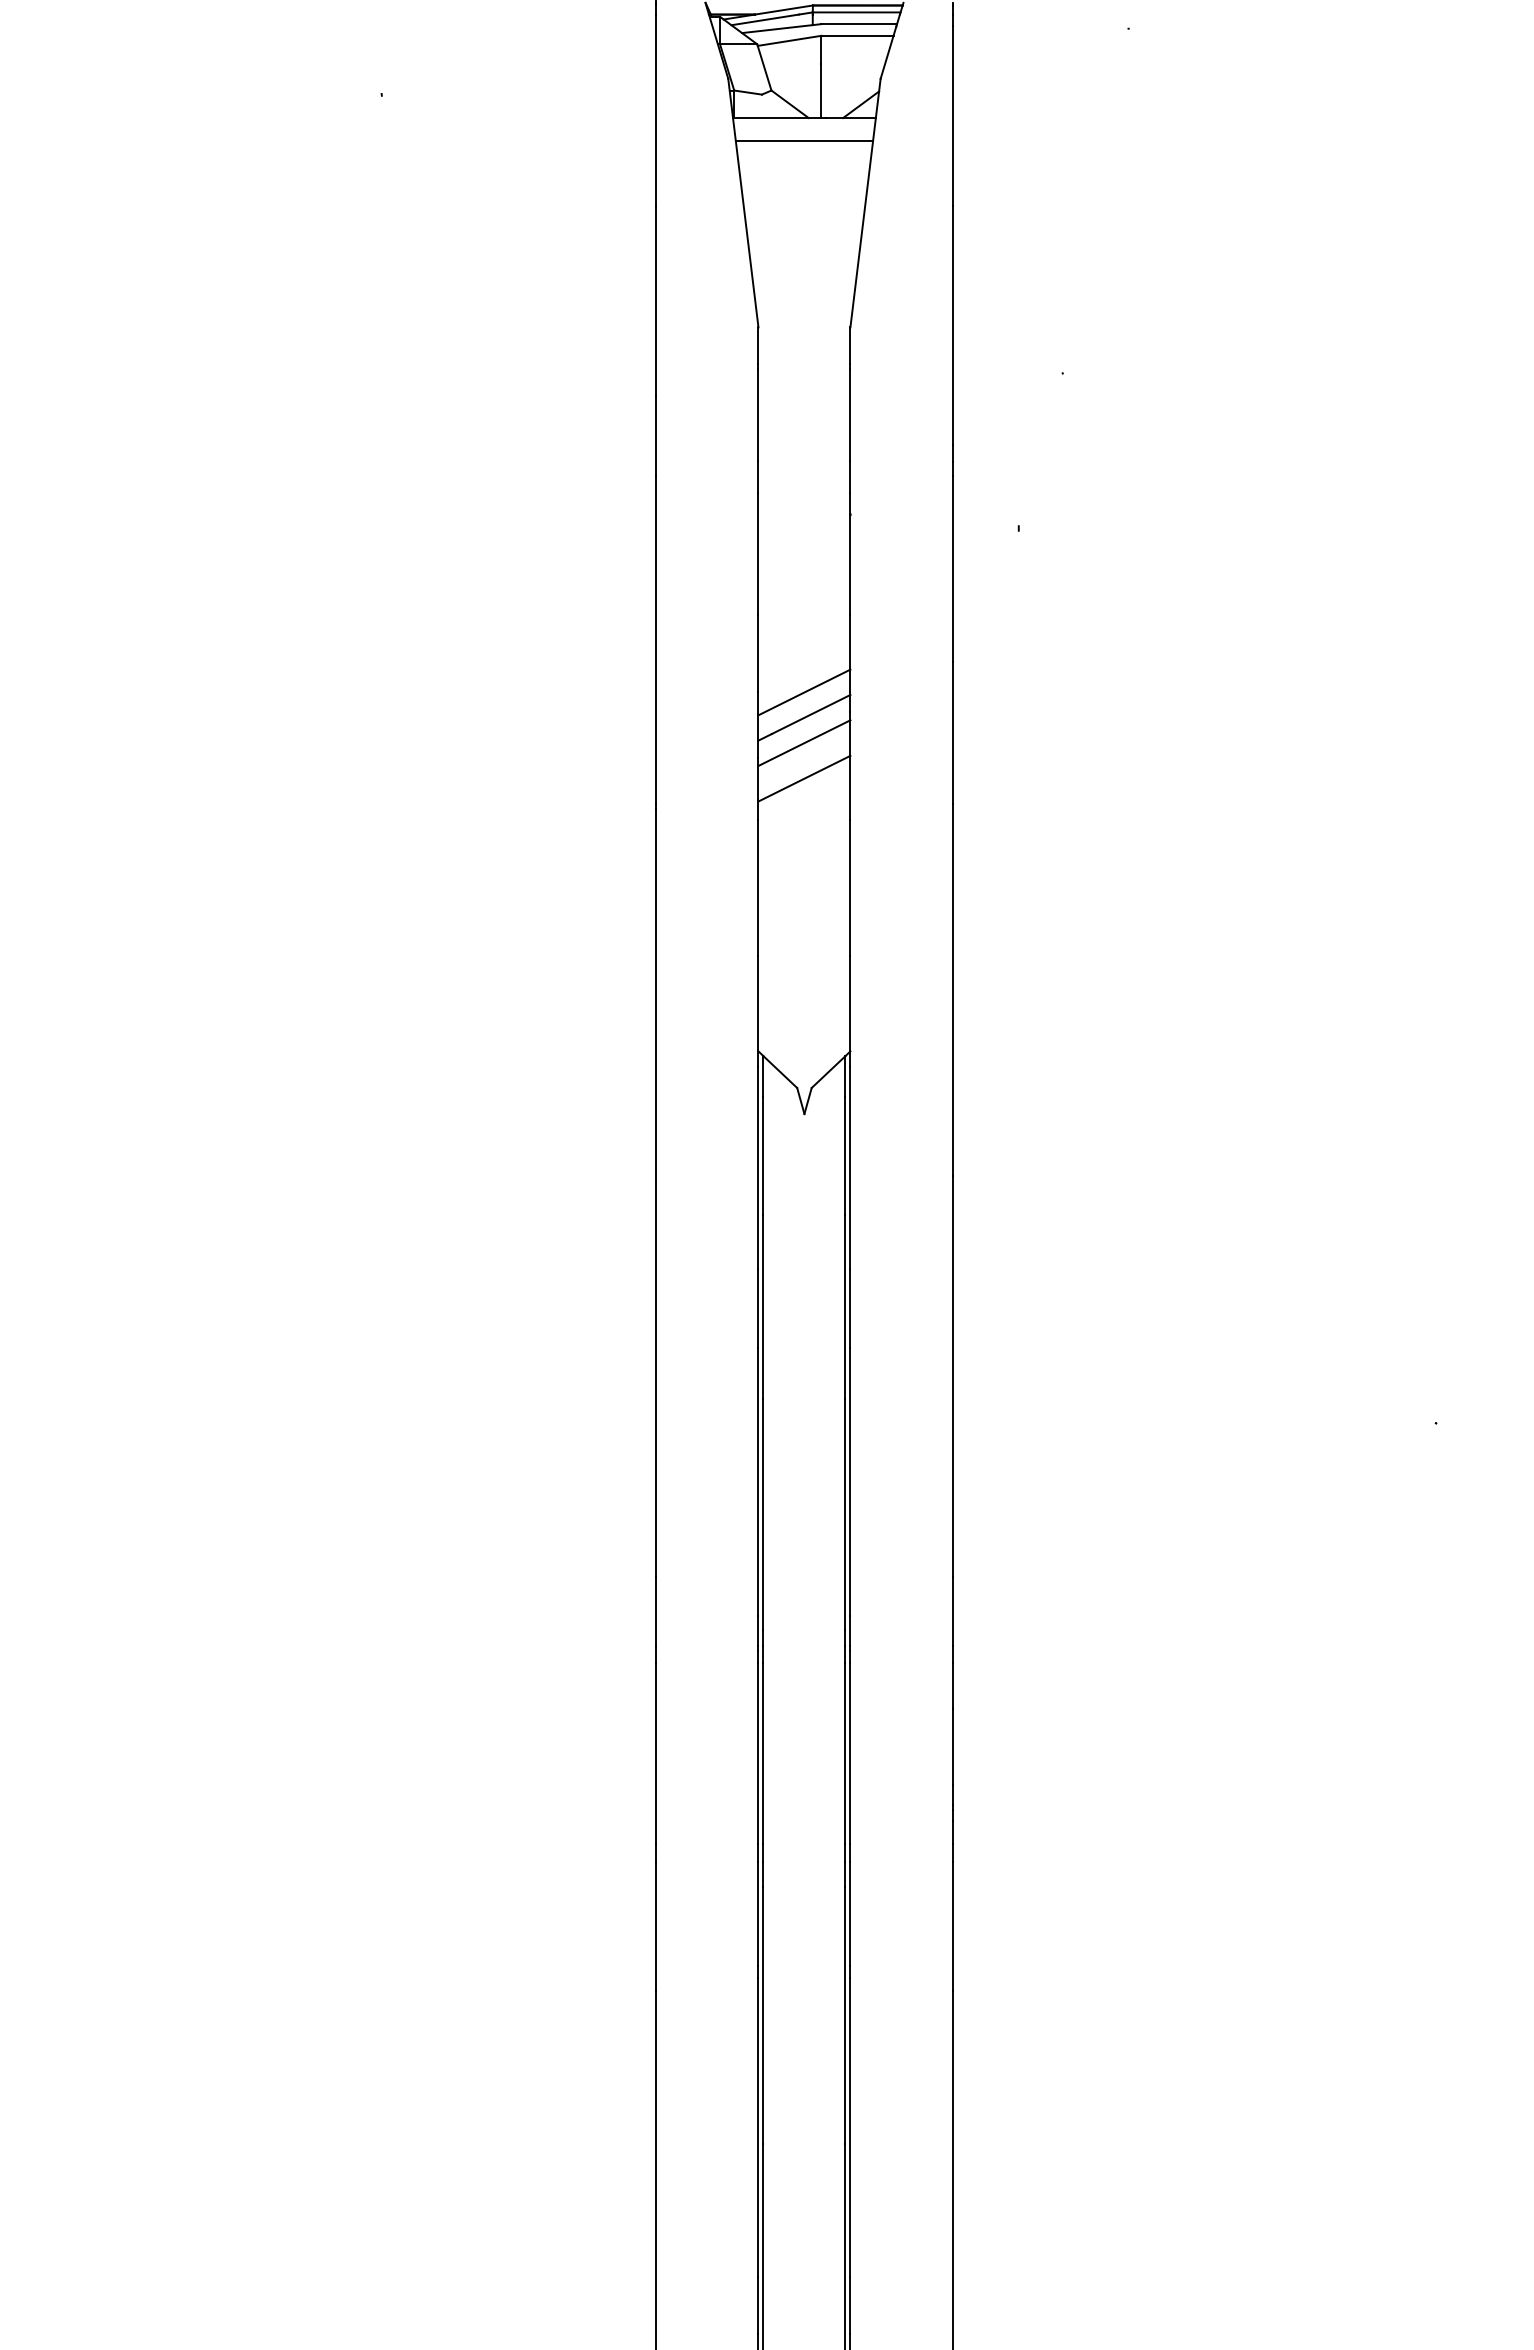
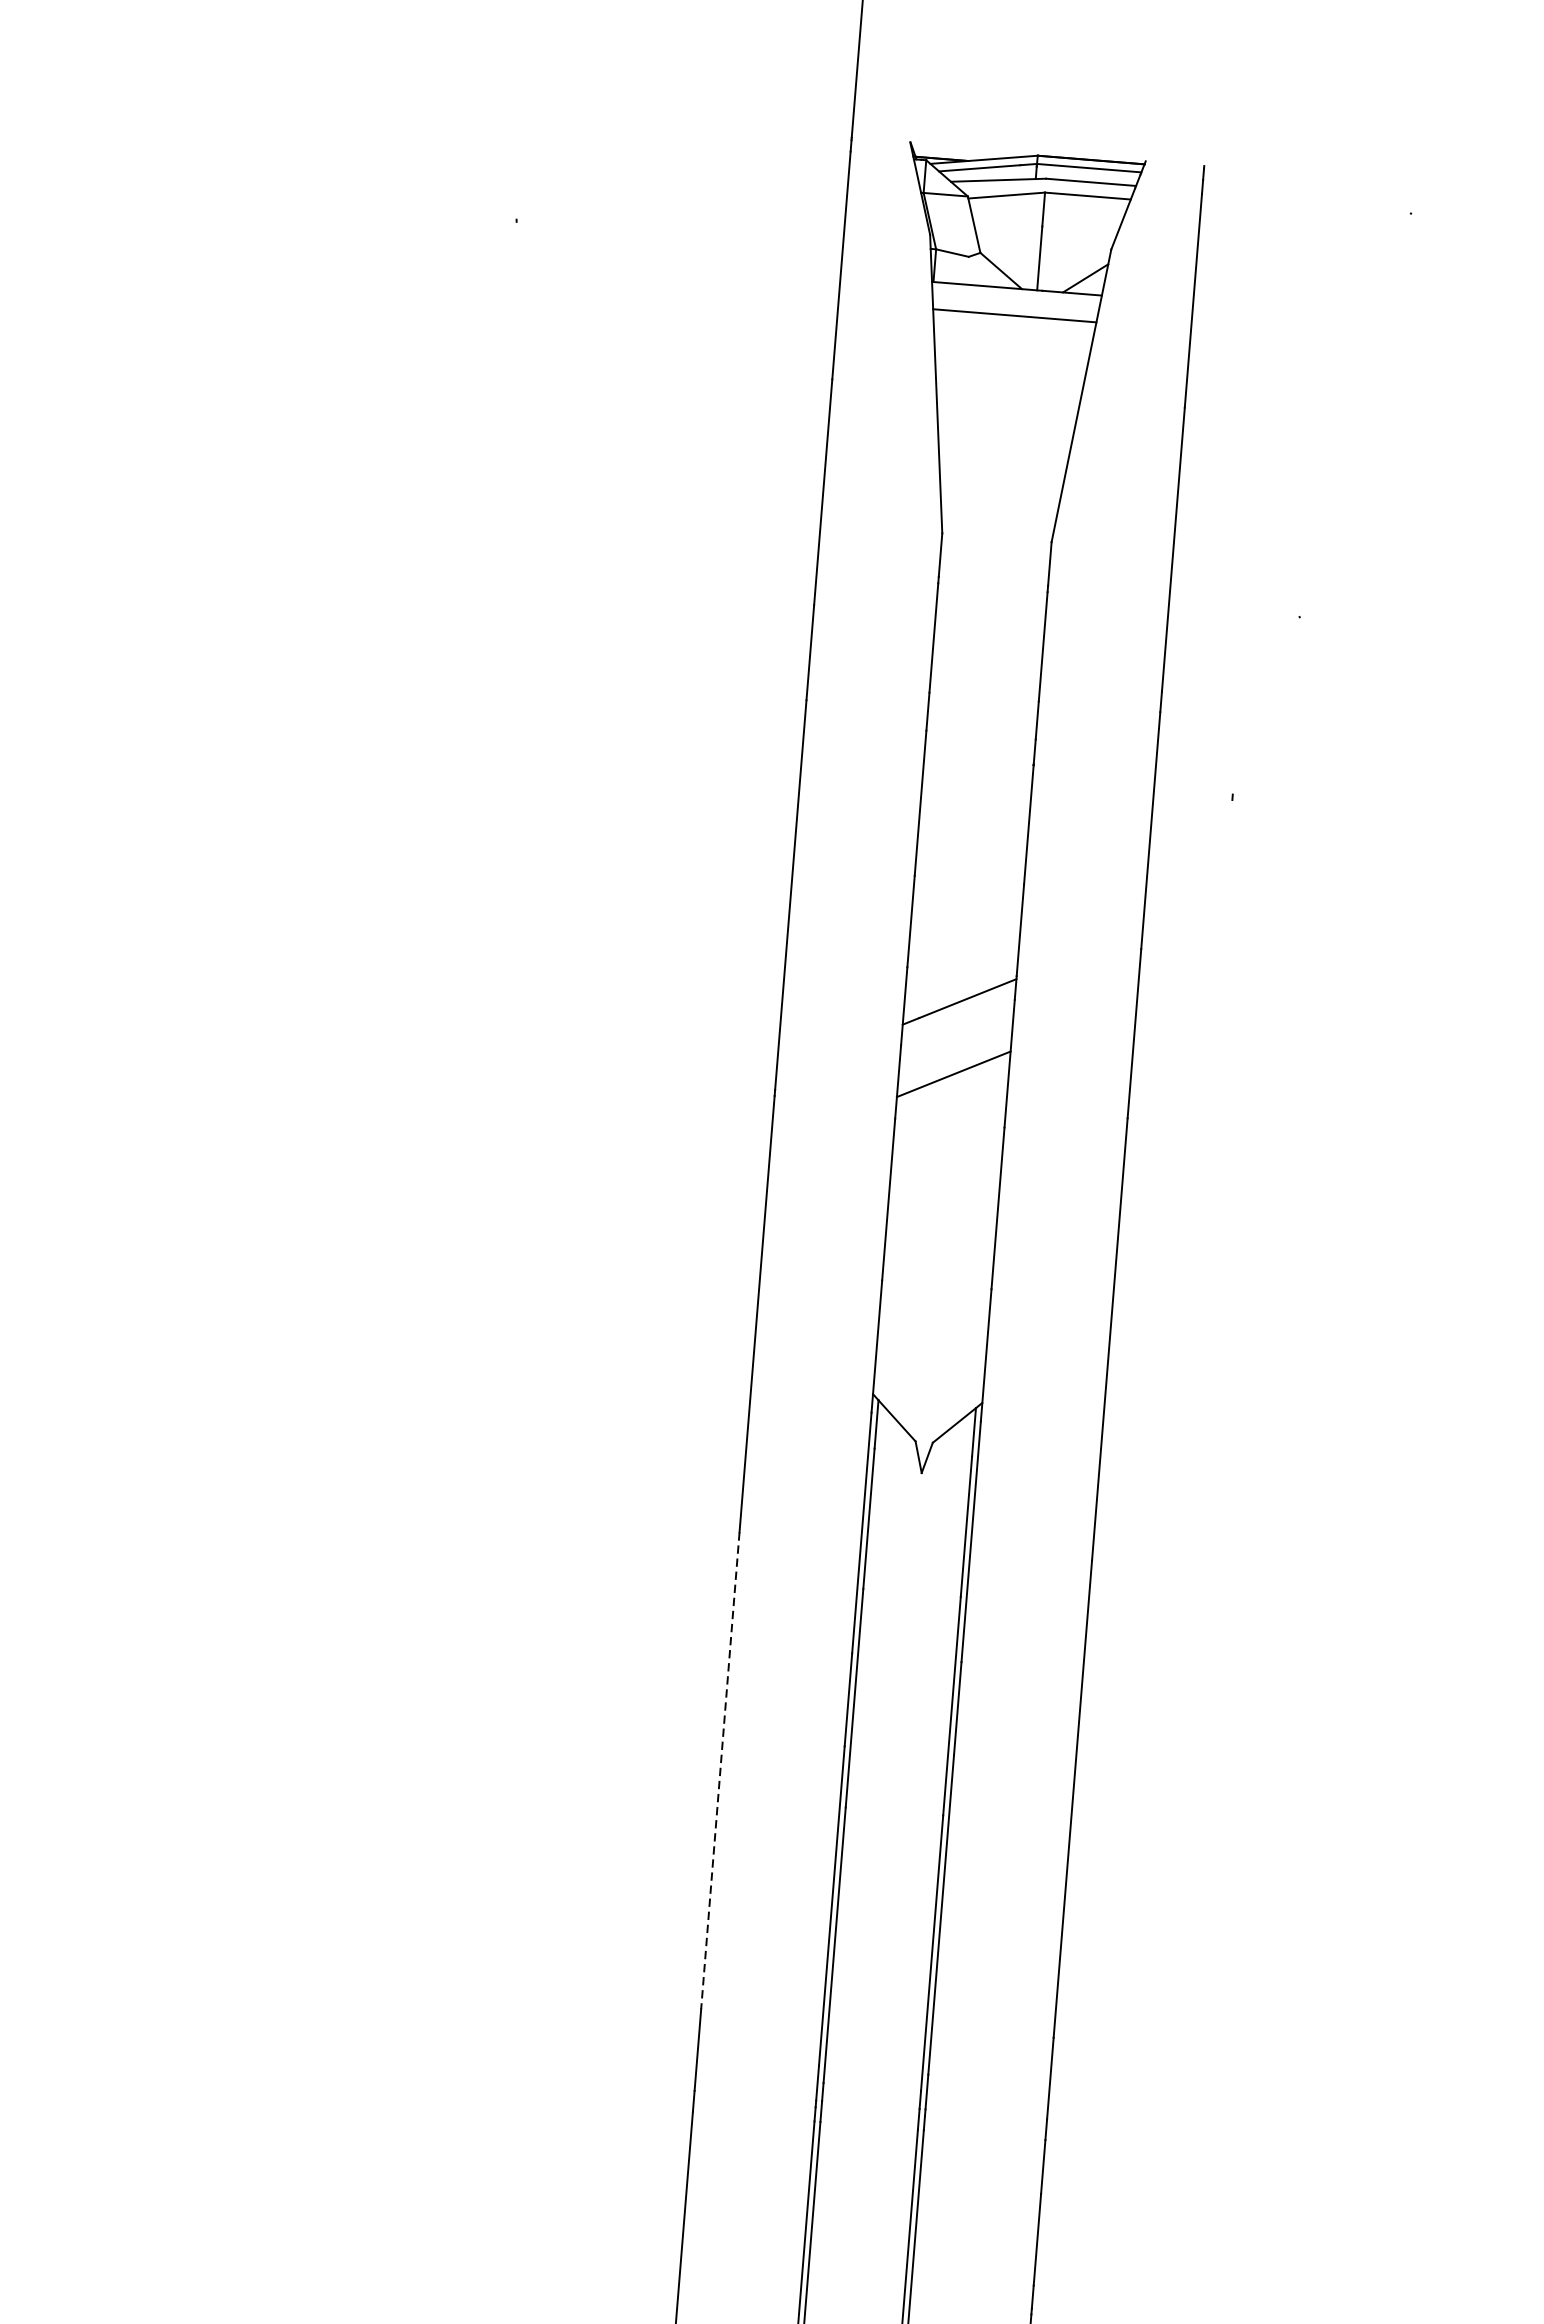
line: (804, 692) -> (962, 971), removed
line: (804, 742) -> (957, 1031), removed
line: (656, 1376) -> (720, 1770), solid -> dashed

